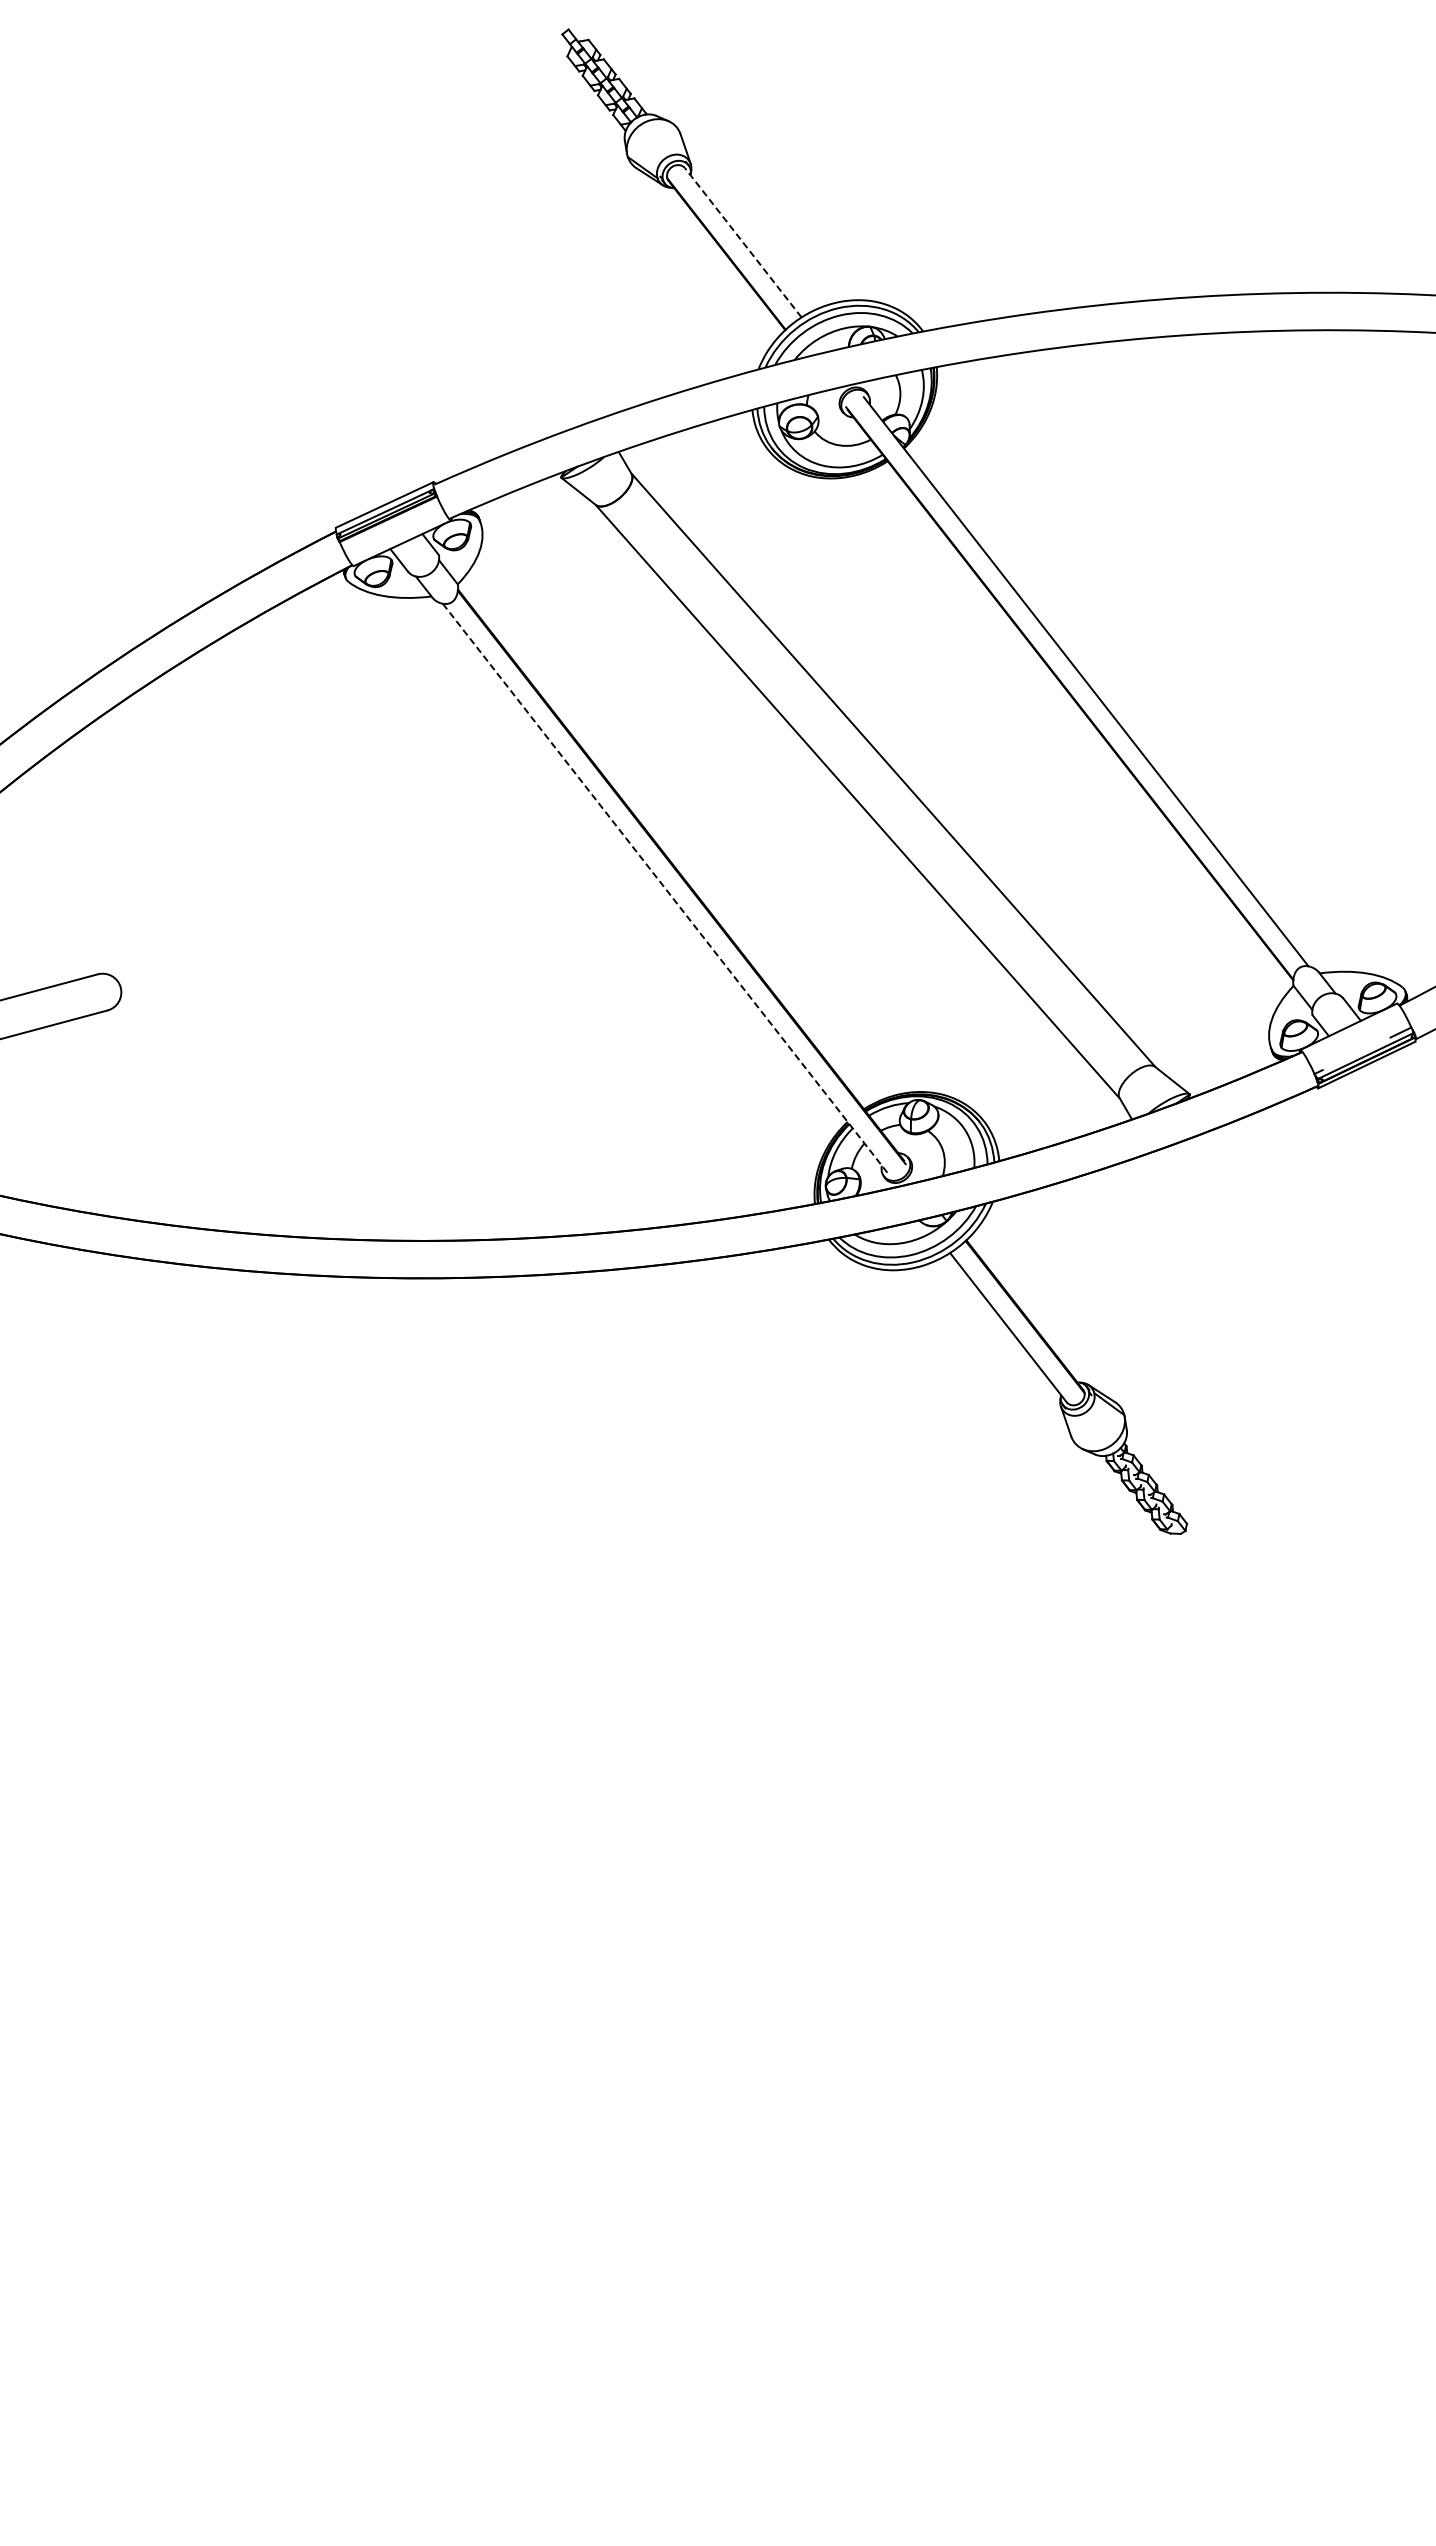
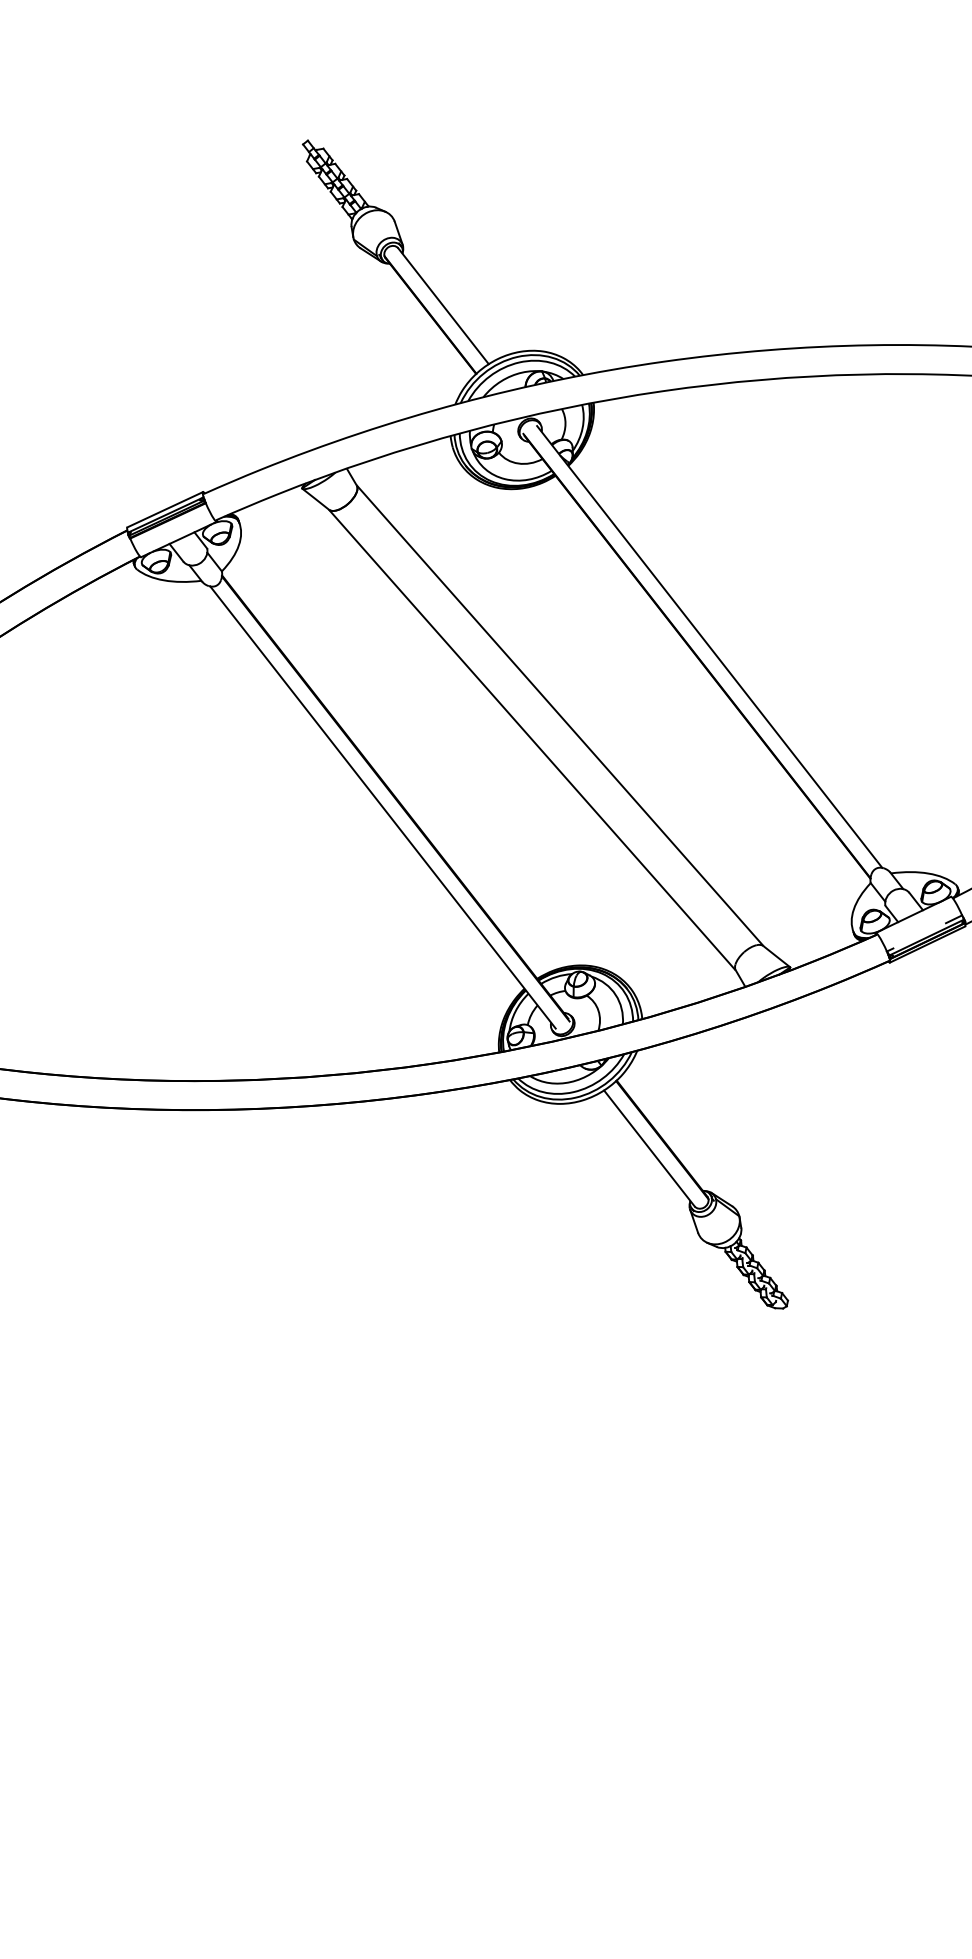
line: (743, 242) -> (443, 305), dashed -> solid
line: (665, 888) -> (383, 807), dashed -> solid

